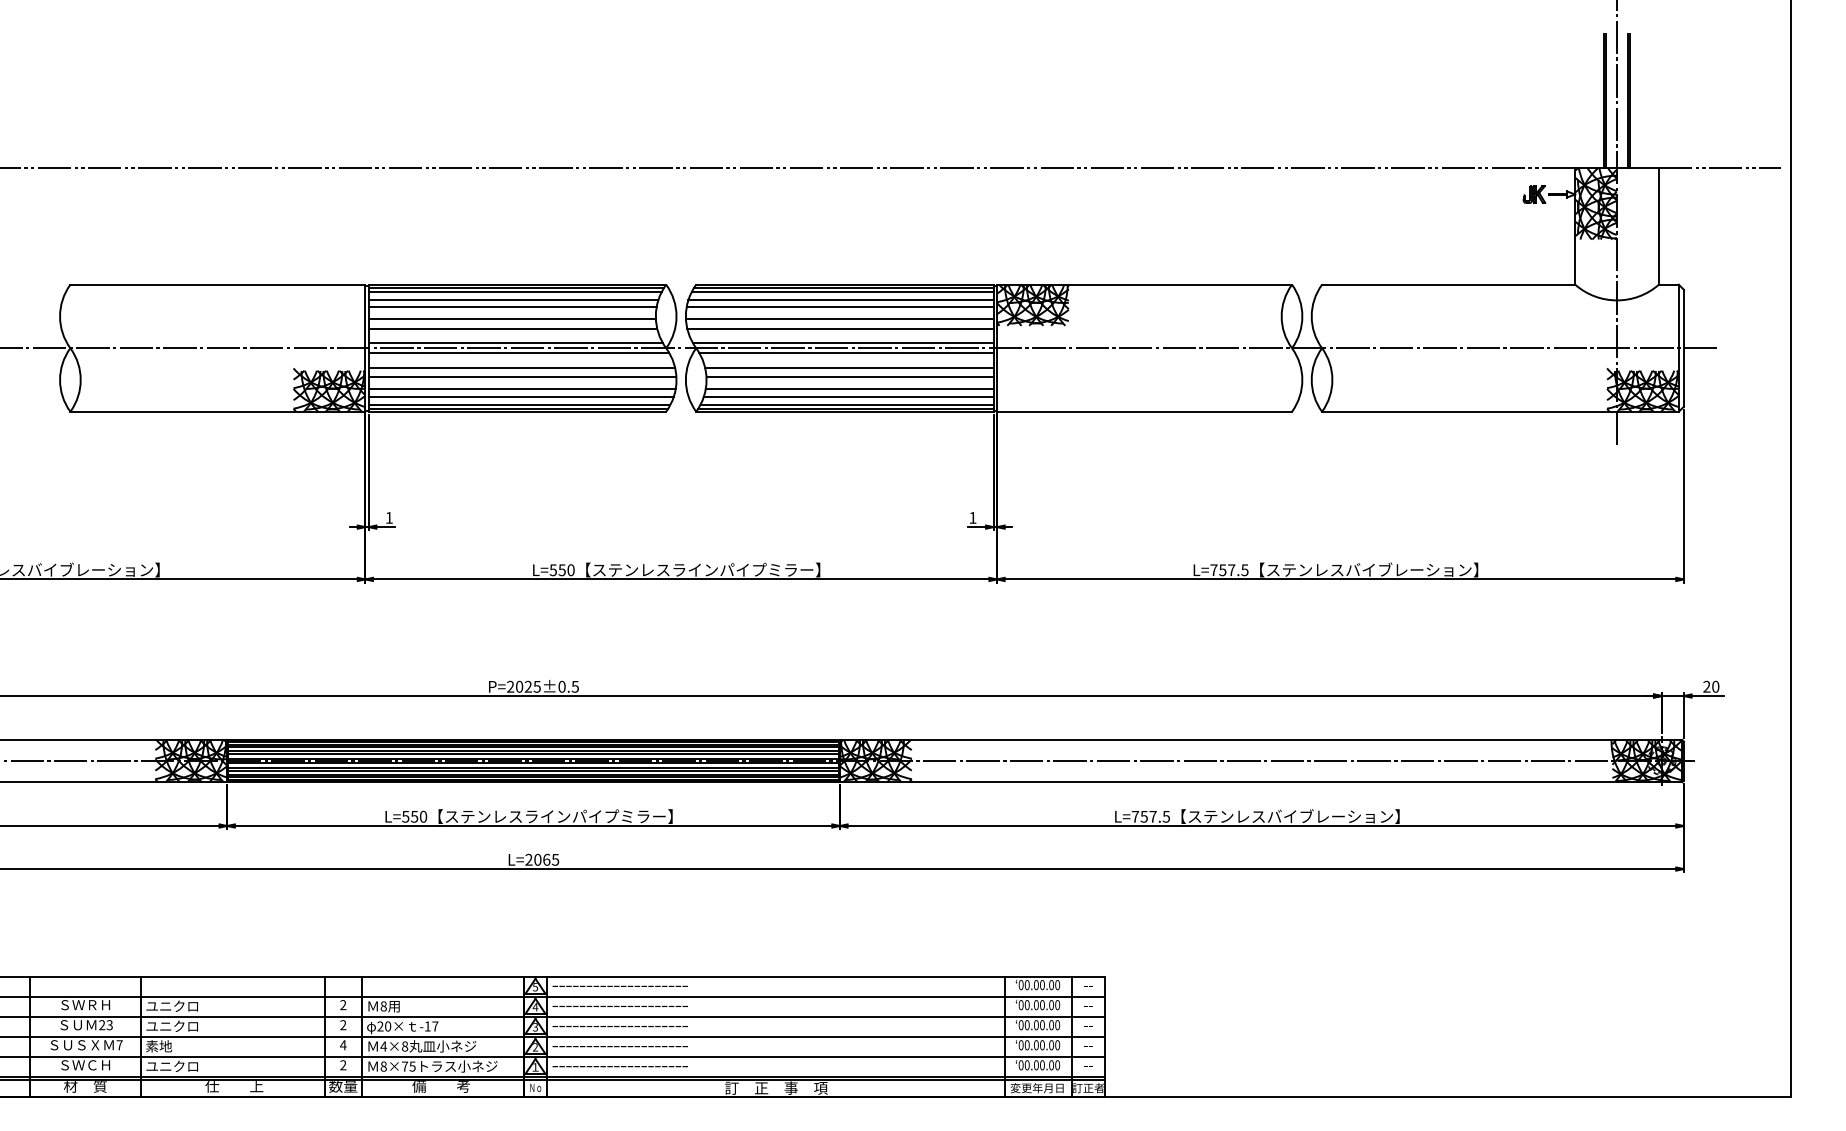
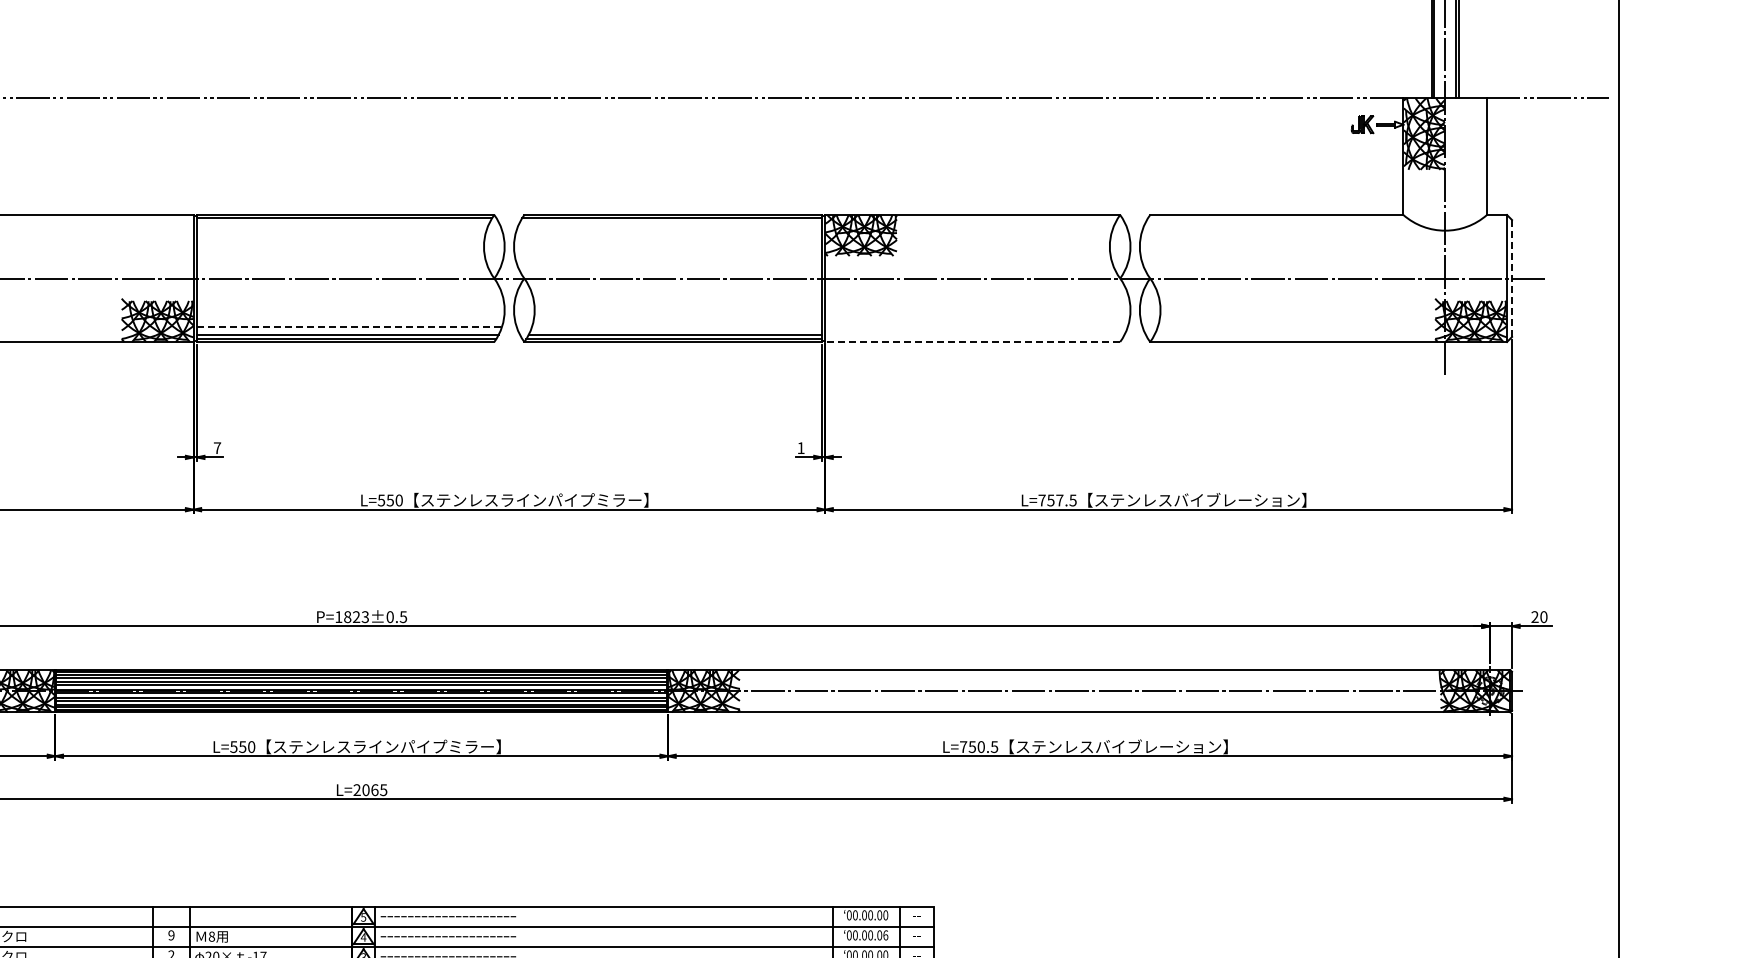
line: (514, 291) -> (342, 221), removed
line: (842, 291) -> (670, 221), removed
line: (513, 299) -> (341, 229), removed
line: (840, 299) -> (668, 229), removed
line: (512, 307) -> (340, 237), removed
line: (839, 307) -> (667, 237), removed
line: (511, 319) -> (339, 249), removed
line: (839, 319) -> (667, 249), removed
line: (512, 328) -> (340, 258), removed
line: (840, 328) -> (668, 258), removed
line: (515, 343) -> (343, 273), removed
line: (842, 343) -> (670, 273), removed
line: (1683, 347) -> (1511, 277), solid -> dashed
line: (518, 353) -> (346, 283), removed
line: (846, 353) -> (674, 283), removed
line: (521, 367) -> (349, 297), removed
line: (849, 367) -> (677, 297), removed
line: (522, 377) -> (350, 307), removed
line: (849, 377) -> (677, 307), removed
line: (521, 389) -> (349, 319), removed
line: (849, 389) -> (677, 319), removed
line: (521, 396) -> (349, 326), solid -> dashed
line: (848, 396) -> (676, 326), removed
line: (1144, 411) -> (972, 341), solid -> dashed
text: (388, 517) -> (216, 447), 1 -> 7
text: (523, 686) -> (351, 616), P=2025±0.5 -> P=1823±0.5
text: (1152, 816) -> (980, 746), L=757.5 -> L=750.5
text: (1057, 1004) -> (885, 934), 00.00.00 -> 00.00.06
text: (343, 1005) -> (171, 935), 2 -> 9

